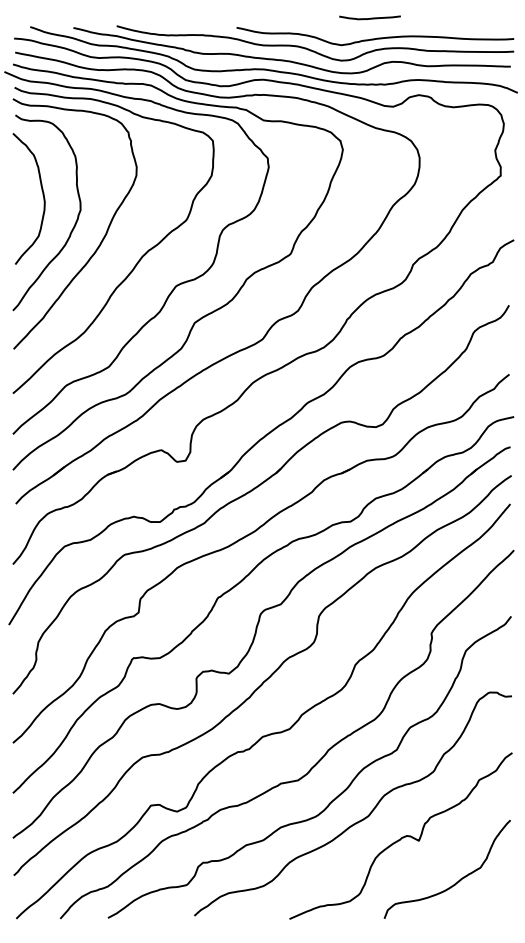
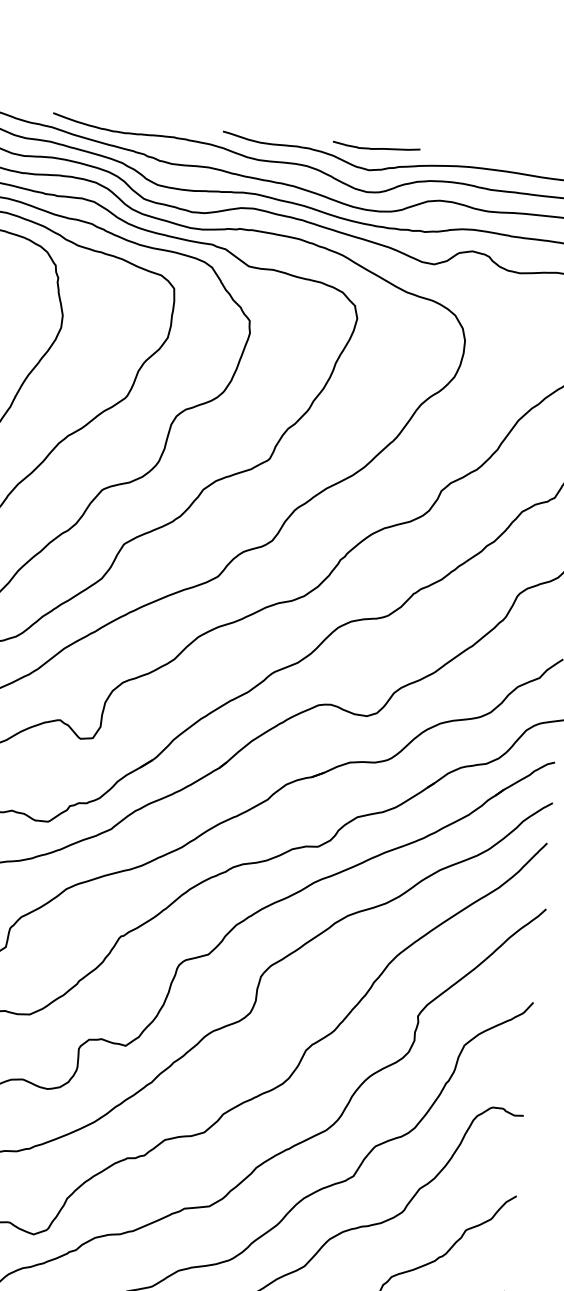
curve: (370, 17) -> (377, 147), moved

